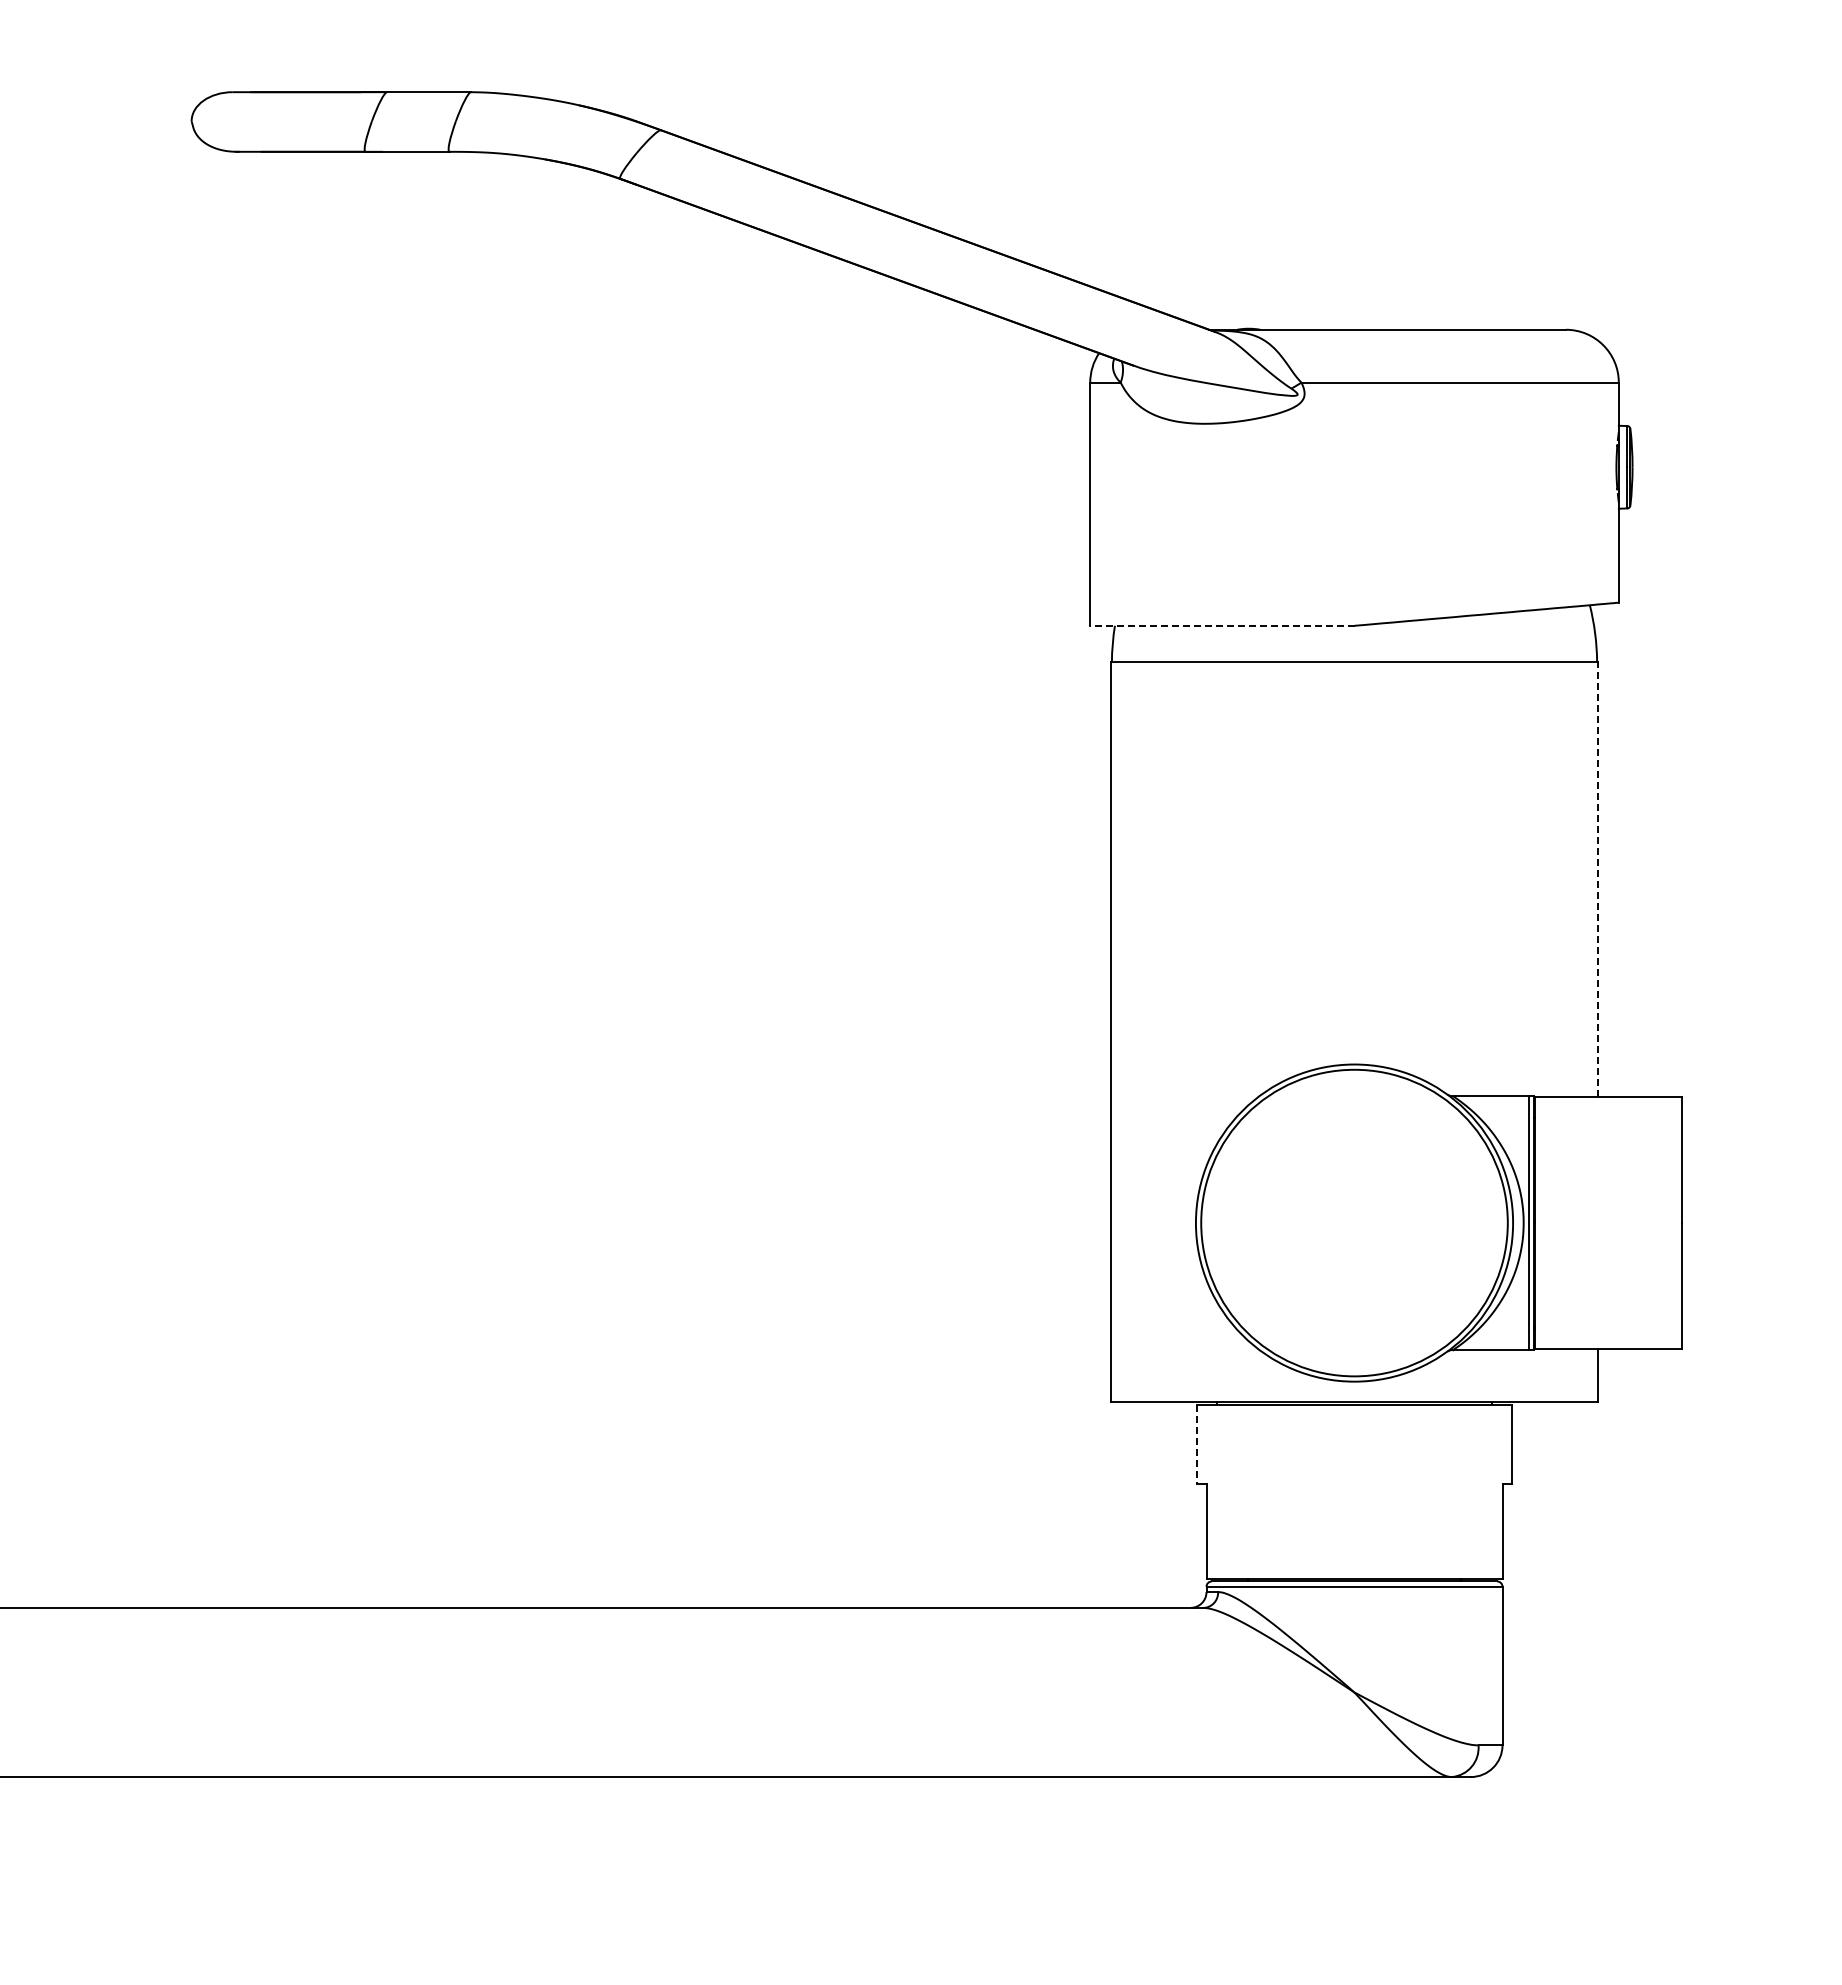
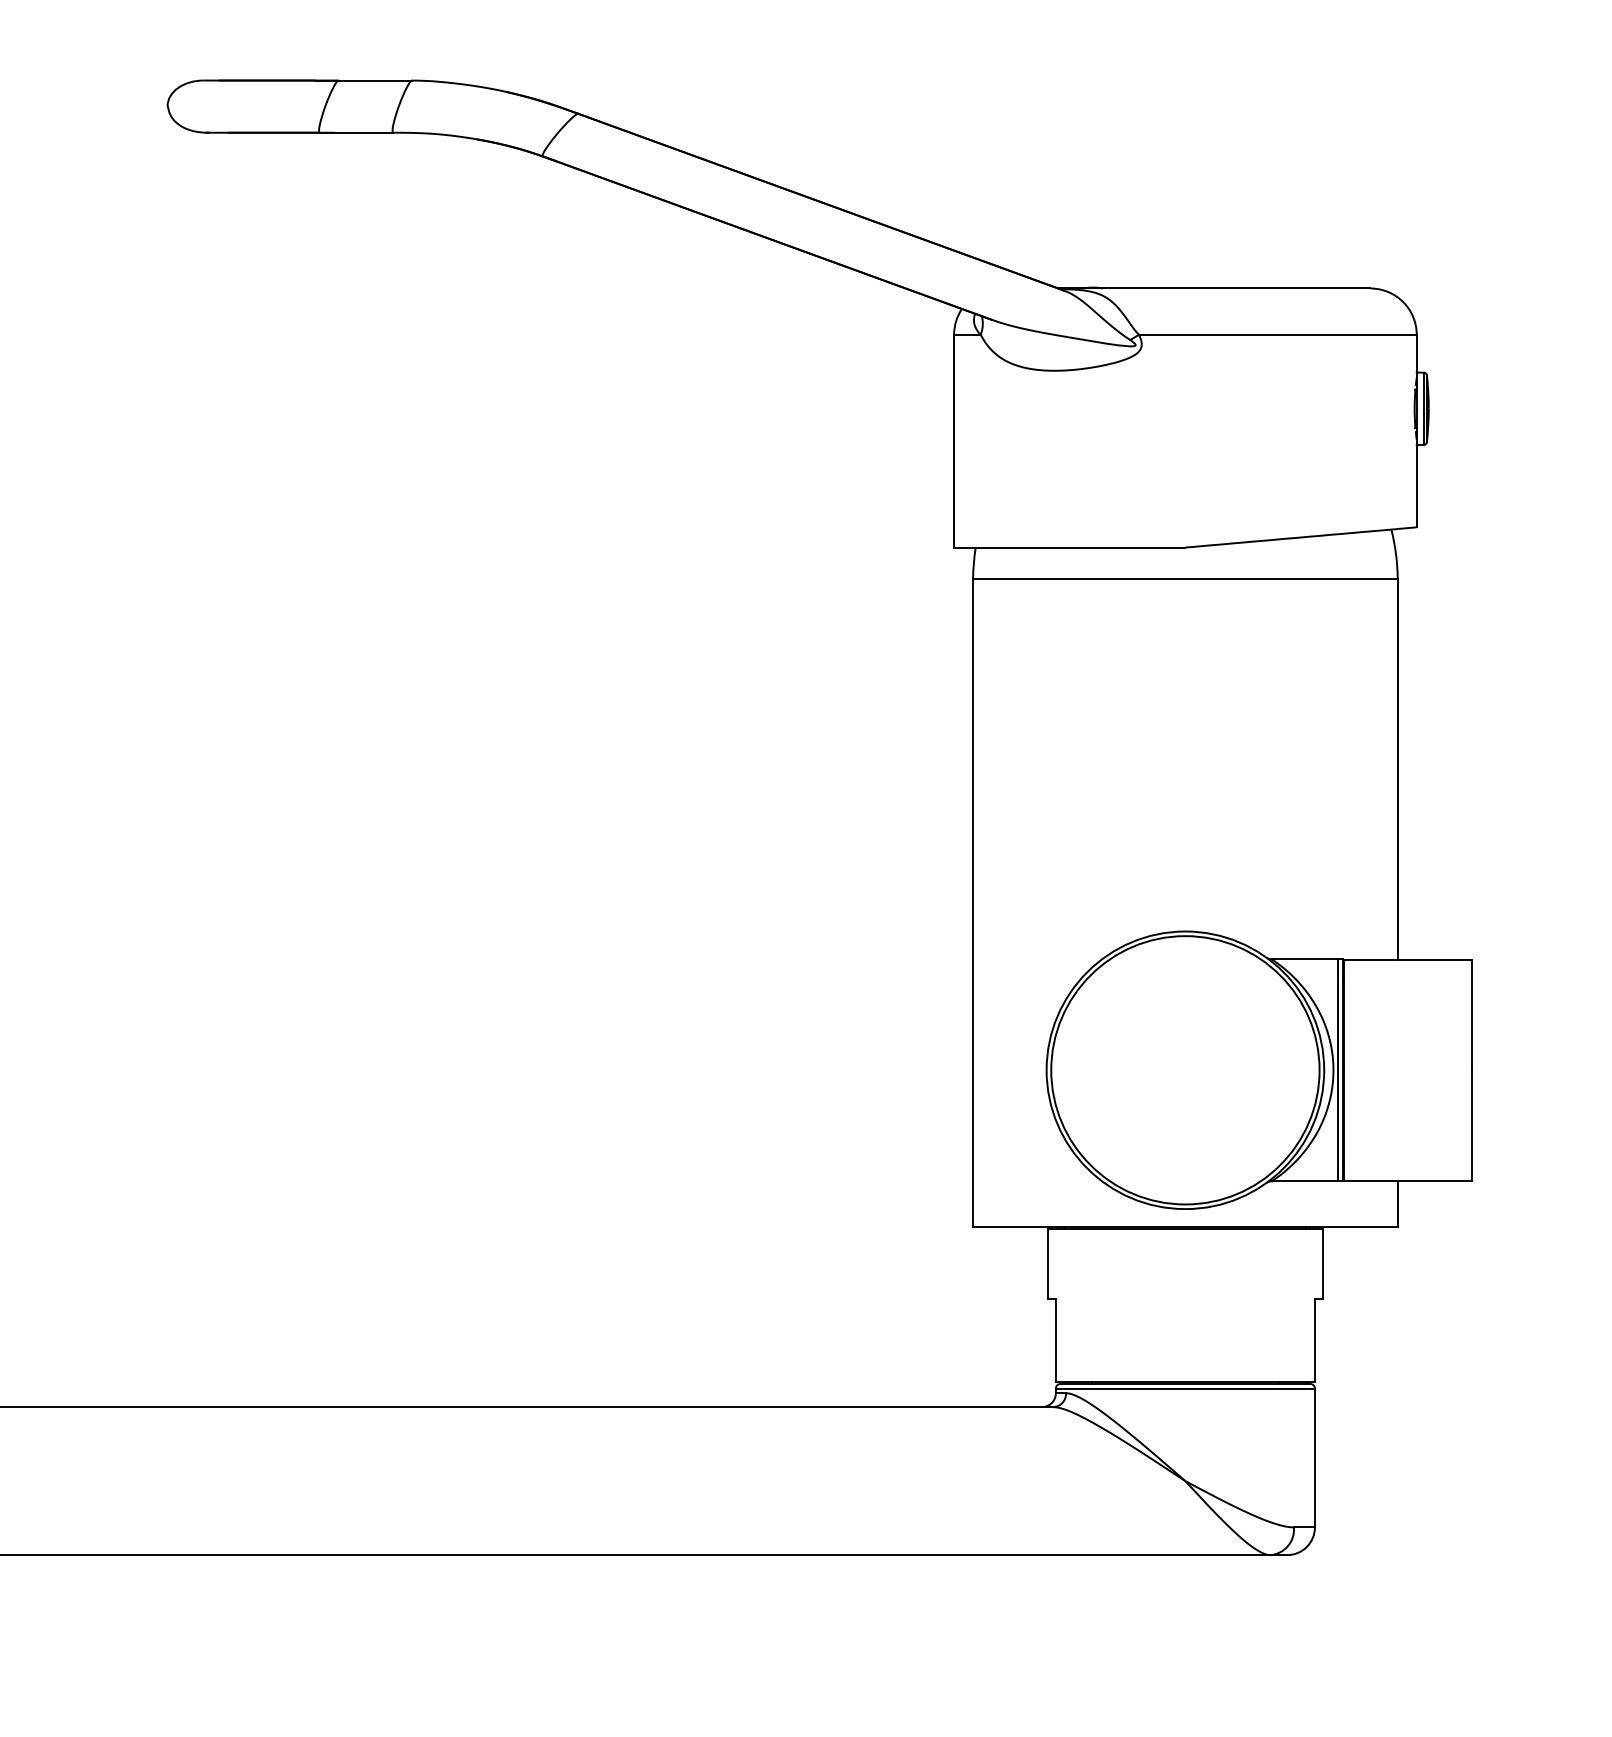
line: (1221, 625) -> (1068, 547), dashed -> solid
line: (1597, 879) -> (1398, 769), dashed -> solid
line: (1197, 1444) -> (1047, 1264), dashed -> solid

